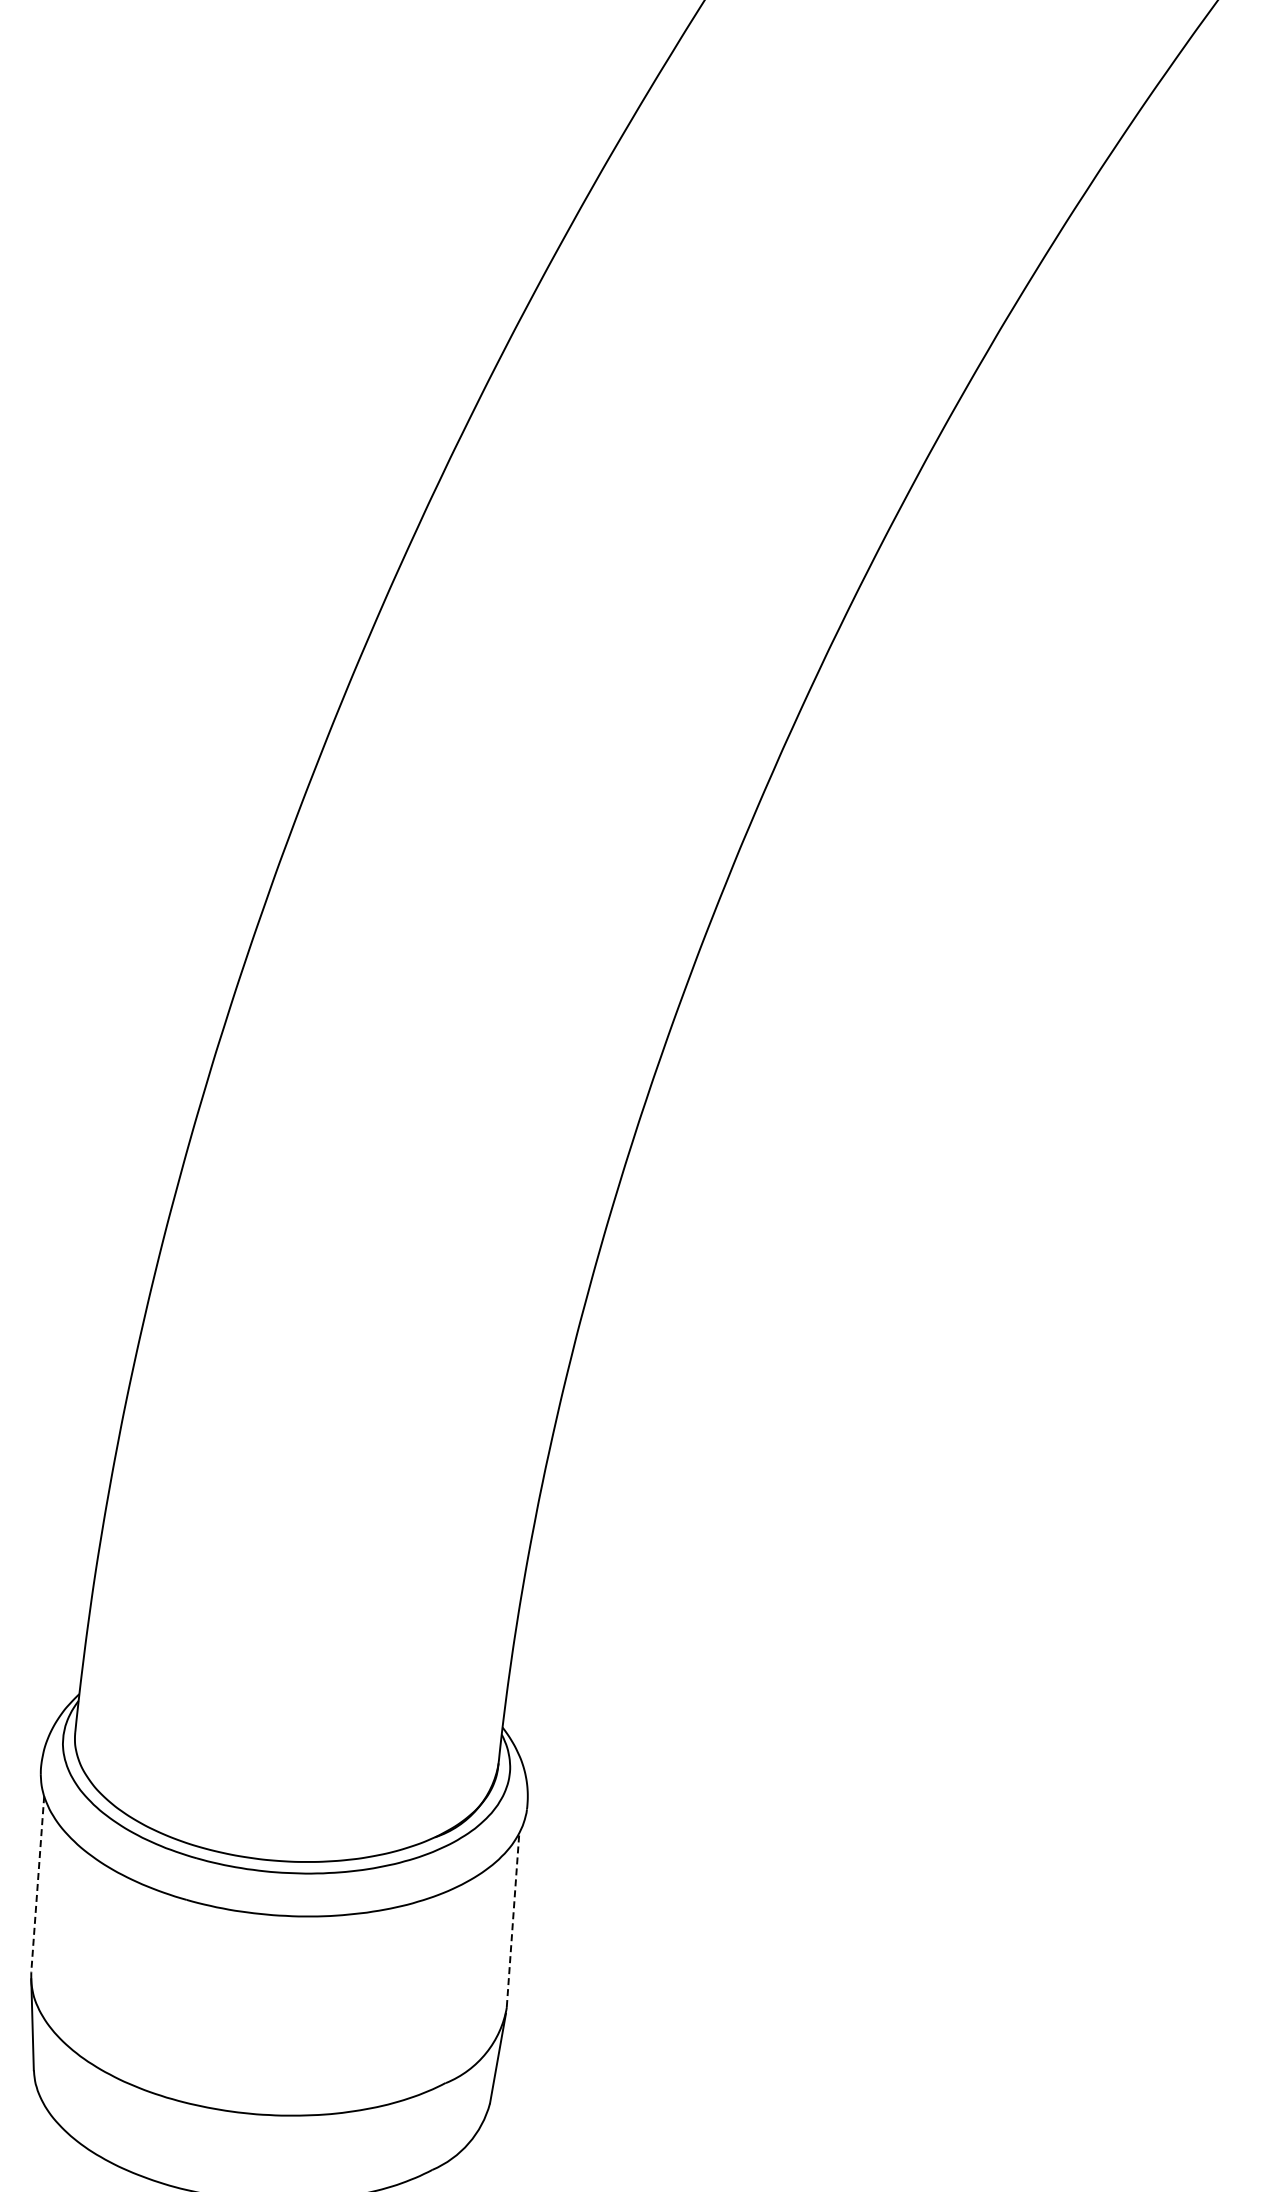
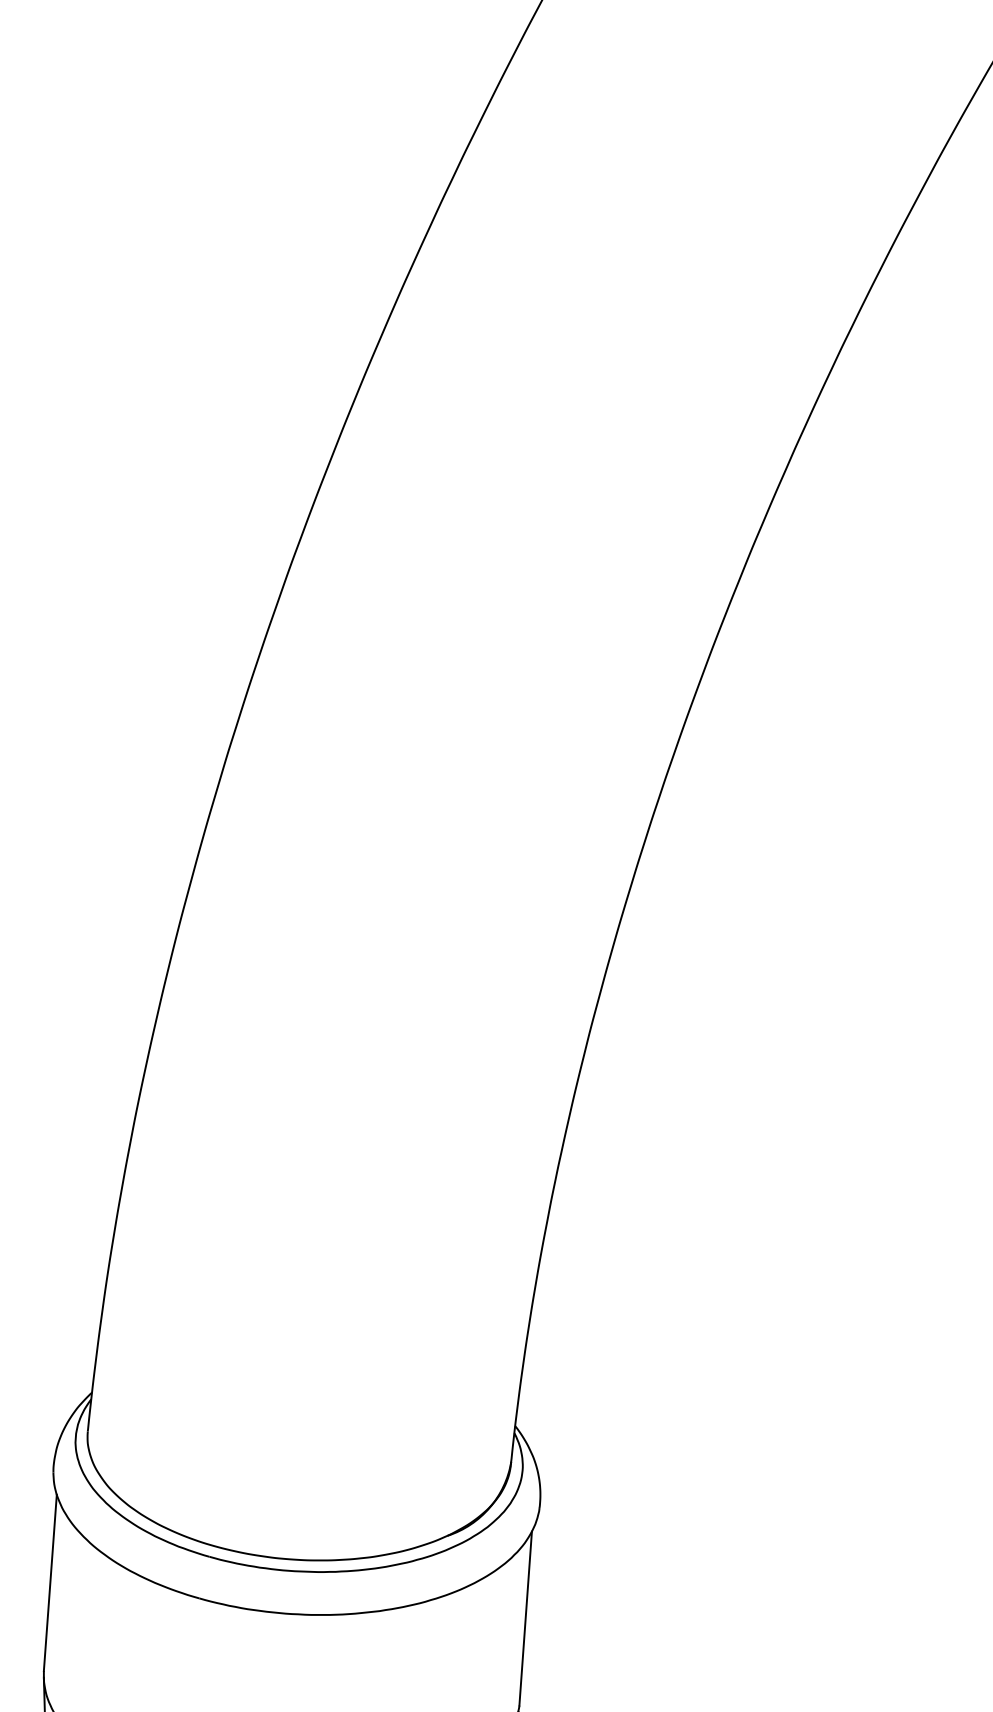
line: (37, 1884) -> (50, 1582), dashed -> solid
line: (513, 1919) -> (526, 1617), dashed -> solid

